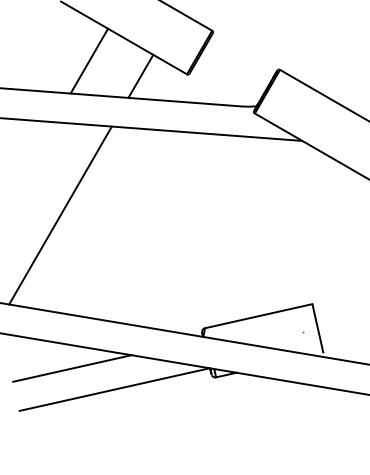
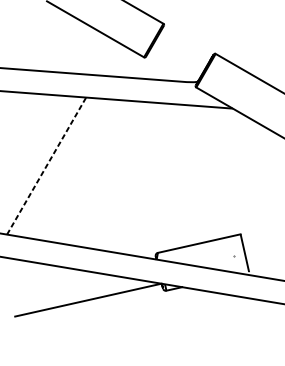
line: (89, 60) -> (68, 46), removed
line: (140, 75) -> (108, 58), removed
line: (60, 215) -> (46, 166), solid -> dashed
line: (72, 368) -> (55, 283), removed

